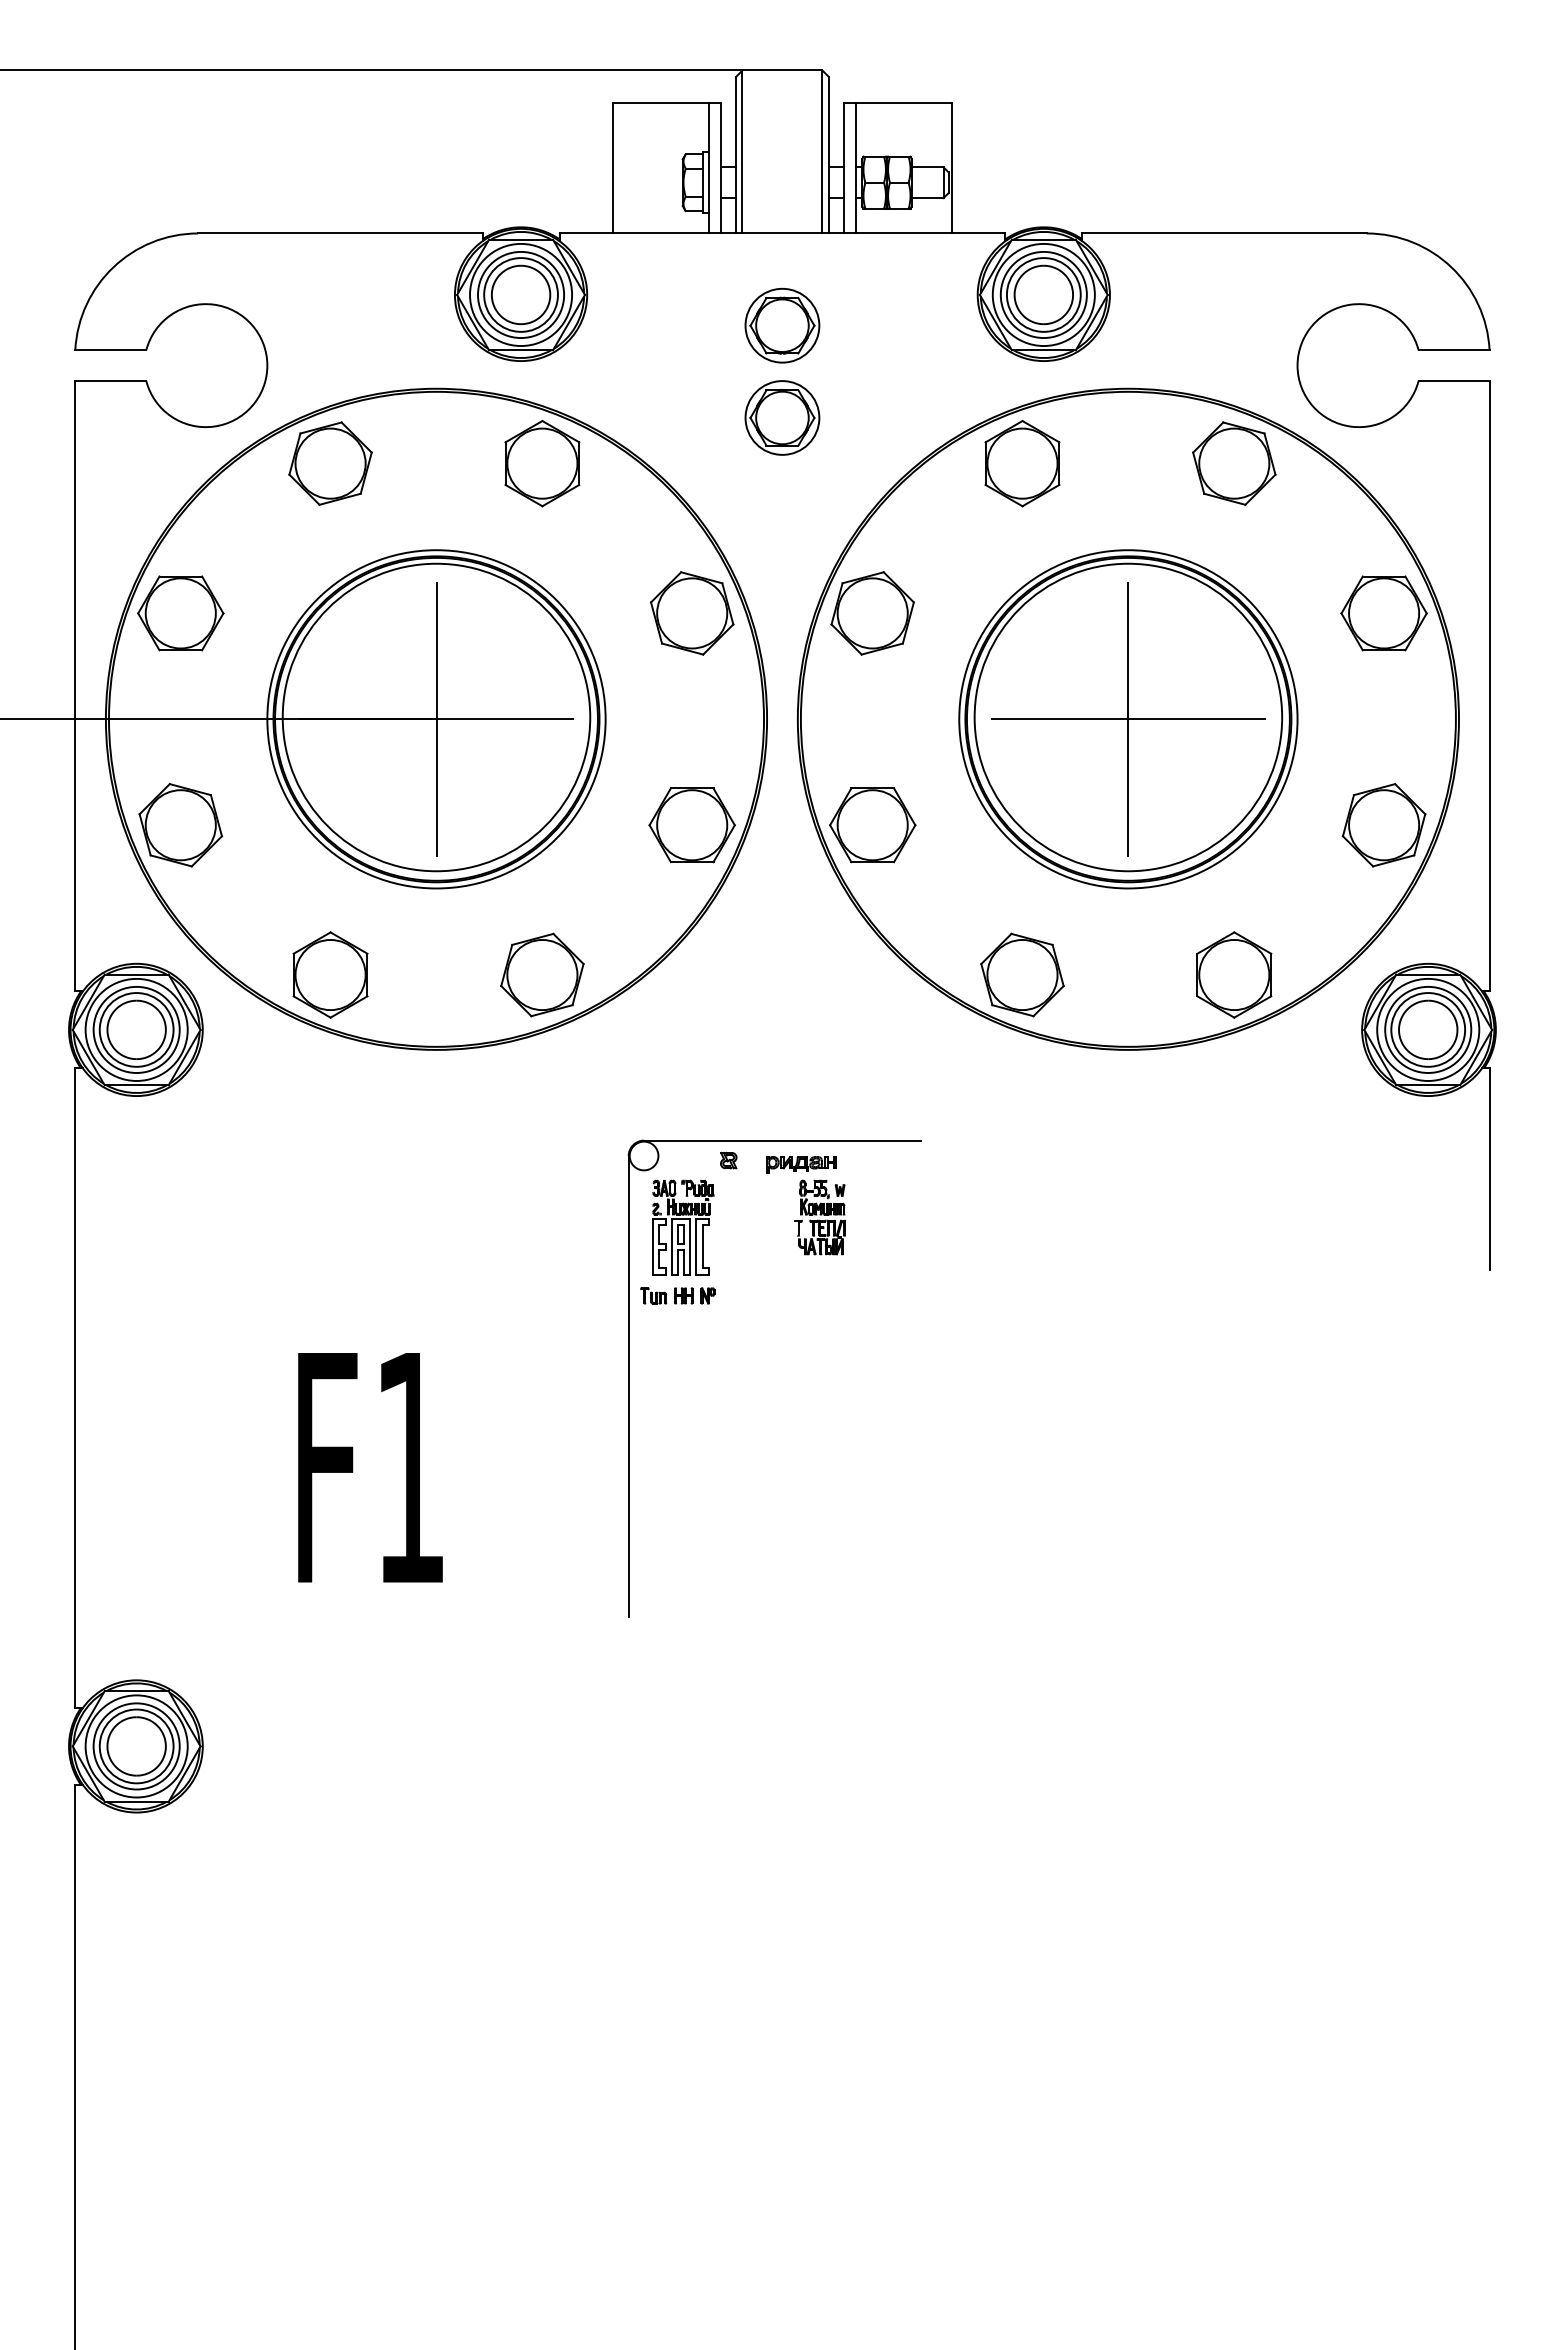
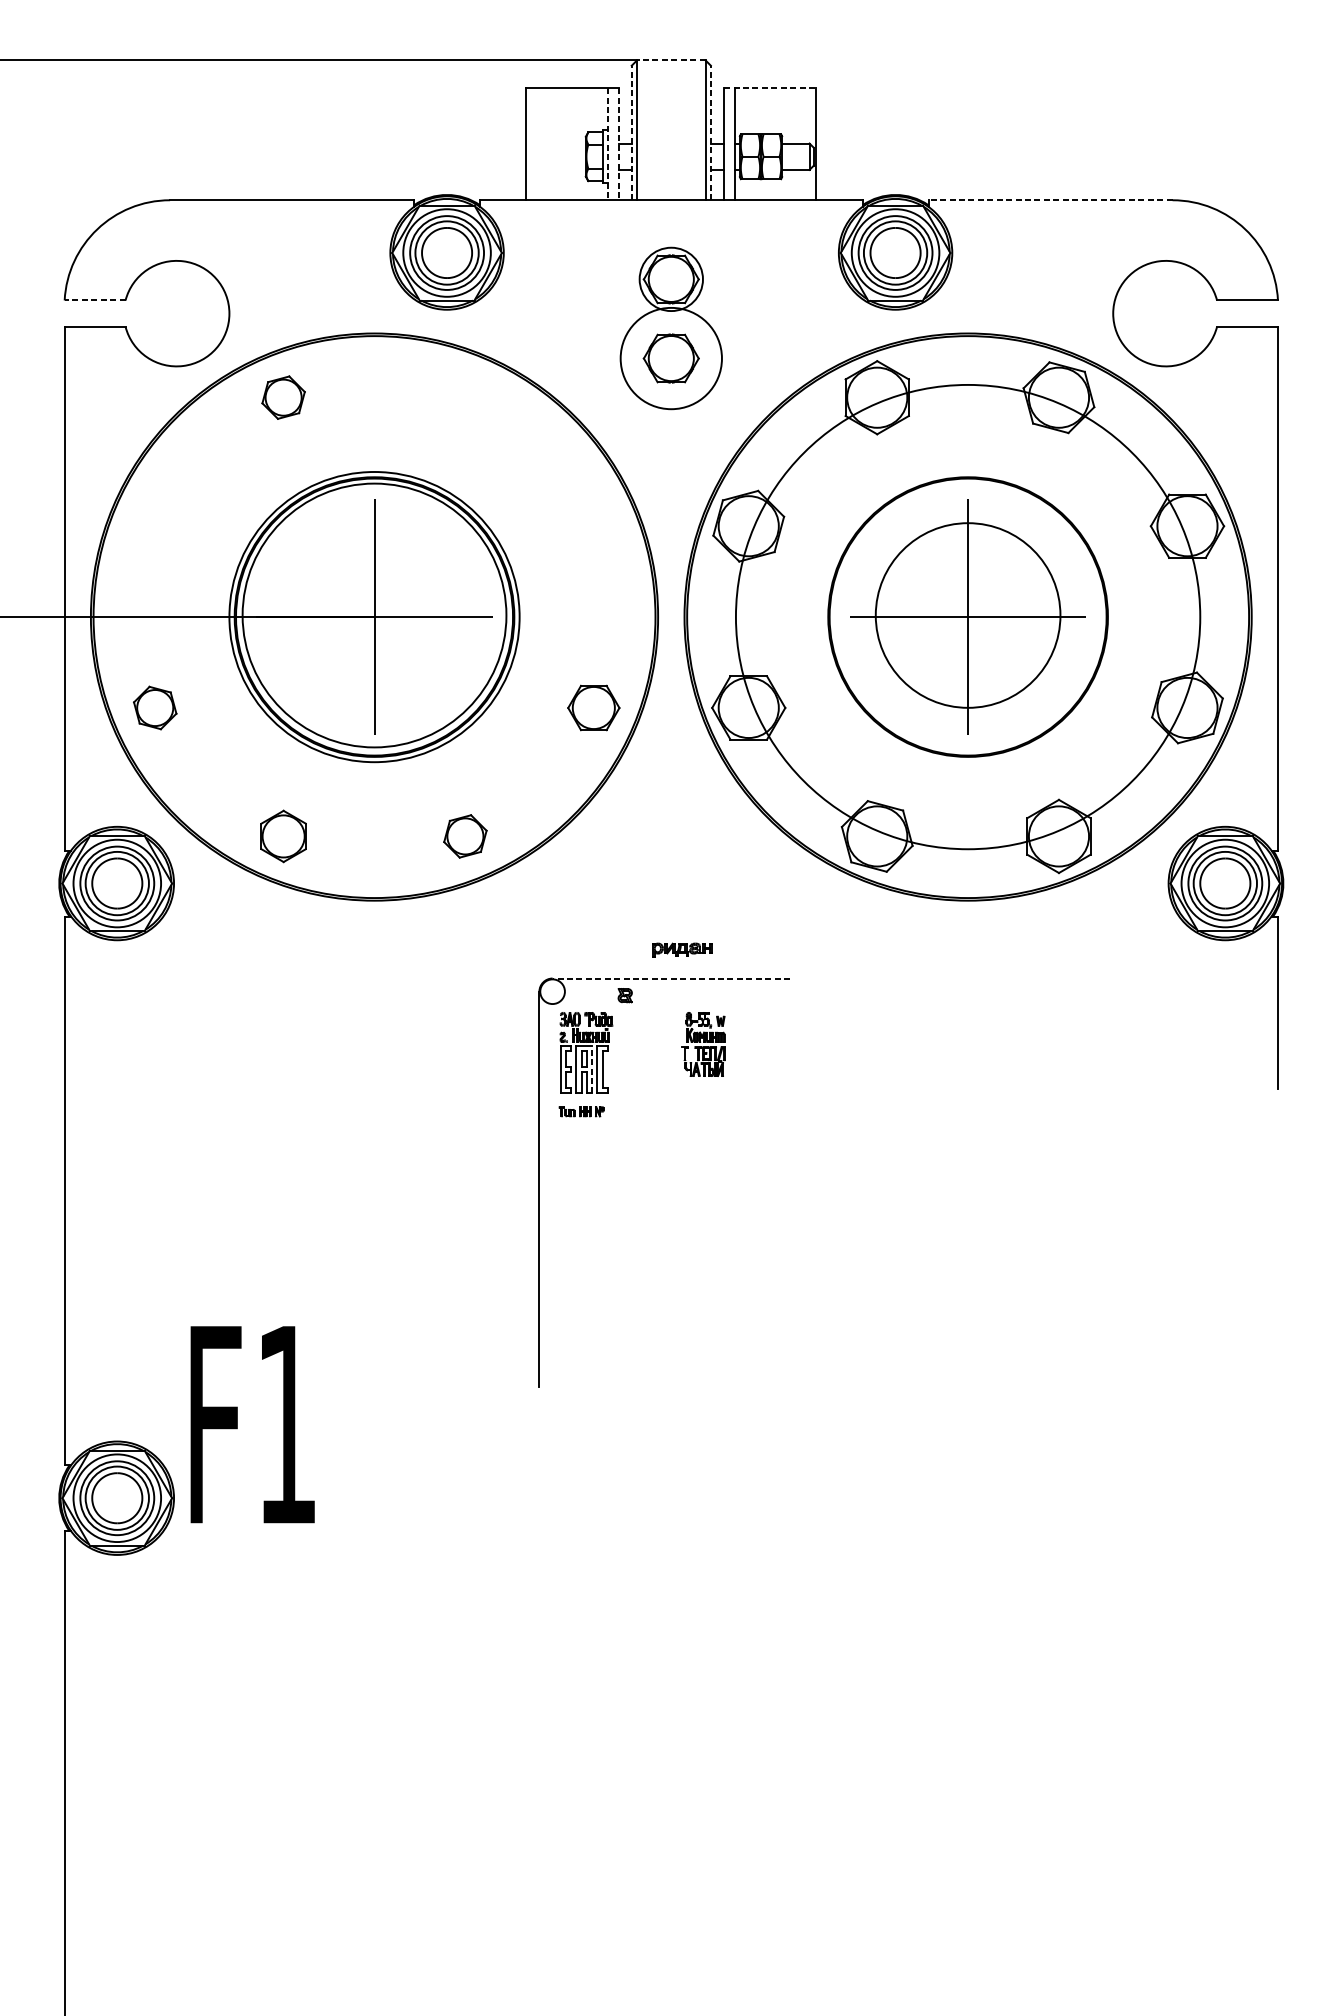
line: (782, 70) -> (671, 60), solid -> dashed
line: (897, 102) -> (770, 87), solid -> dashed
line: (736, 154) -> (631, 132), solid -> dashed
line: (828, 154) -> (710, 132), solid -> dashed
line: (708, 168) -> (607, 144), solid -> dashed
line: (720, 168) -> (618, 144), solid -> dashed
line: (1224, 233) -> (1050, 200), solid -> dashed
line: (110, 350) -> (94, 300), solid -> dashed
circle: (782, 417) -> (671, 358), size x1.6
part: (330, 463) -> (283, 397), size x0.6
part: (542, 463) -> (465, 397), removed
part: (180, 613) -> (154, 526), removed
part: (692, 613) -> (594, 526), removed
circle: (1128, 717) -> (968, 615), size x0.7
circle: (1128, 719) -> (968, 617), size x1.6
part: (180, 825) -> (154, 708), size x0.6
part: (691, 825) -> (593, 708), size x0.7
part: (330, 974) -> (283, 835), size x0.7
part: (542, 974) -> (465, 835), size x0.6
line: (781, 1140) -> (670, 978), solid -> dashed
part: (801, 1164) -> (682, 950), moved
line: (690, 1246) -> (592, 1069), solid -> dashed
part: (677, 1295) -> (581, 1111), size x0.7
text: (370, 1467) -> (252, 1424), moved

